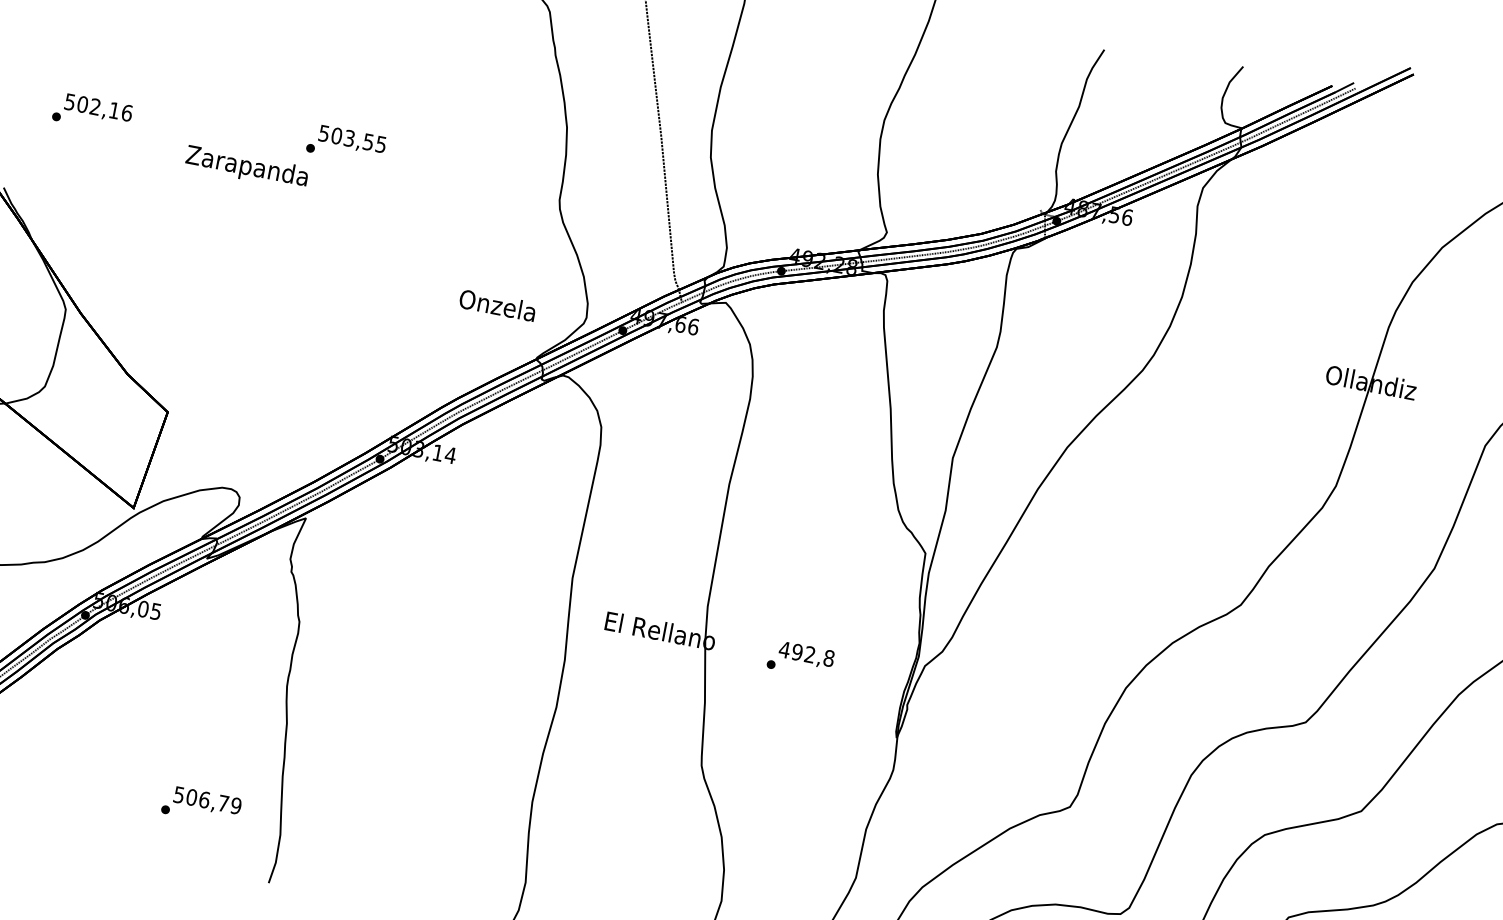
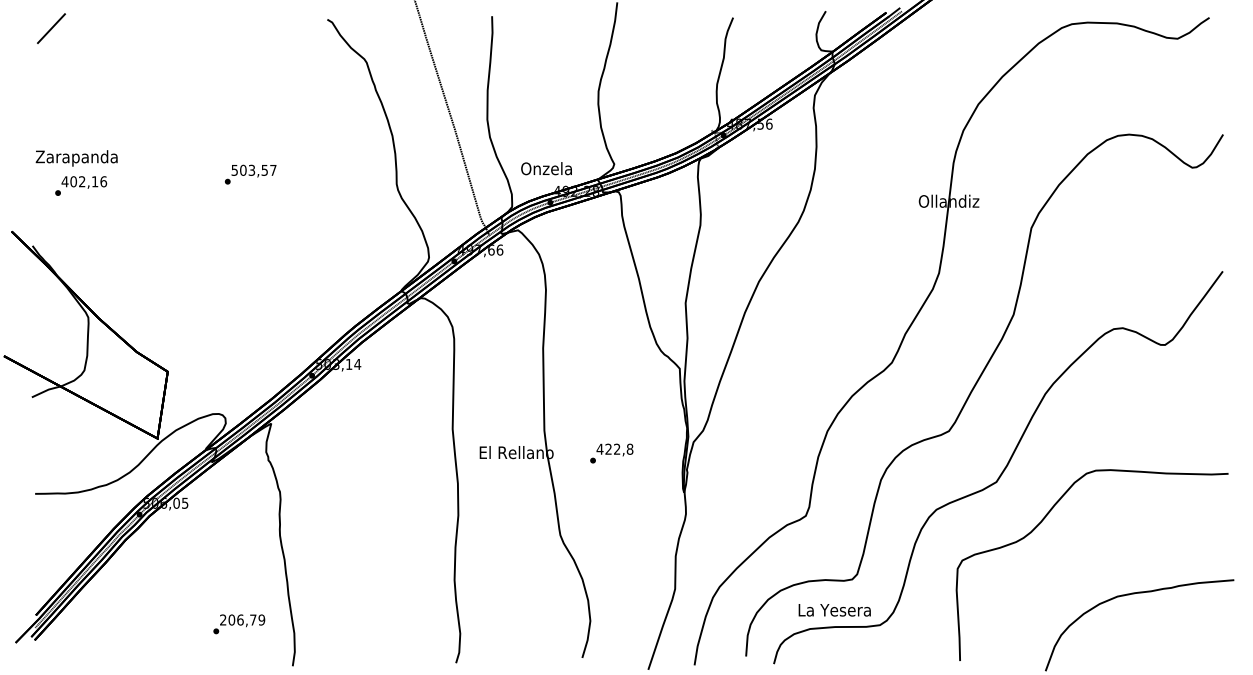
text: (69, 101) -> (64, 181), 502,16 -> 402,16
text: (381, 144) -> (273, 170), 503,55 -> 503,57
text: (246, 167) -> (76, 158), moved
text: (497, 305) -> (546, 168), moved
text: (797, 651) -> (608, 448), 492,8 -> 422,8
text: (179, 794) -> (223, 619), 506,79 -> 206,79

